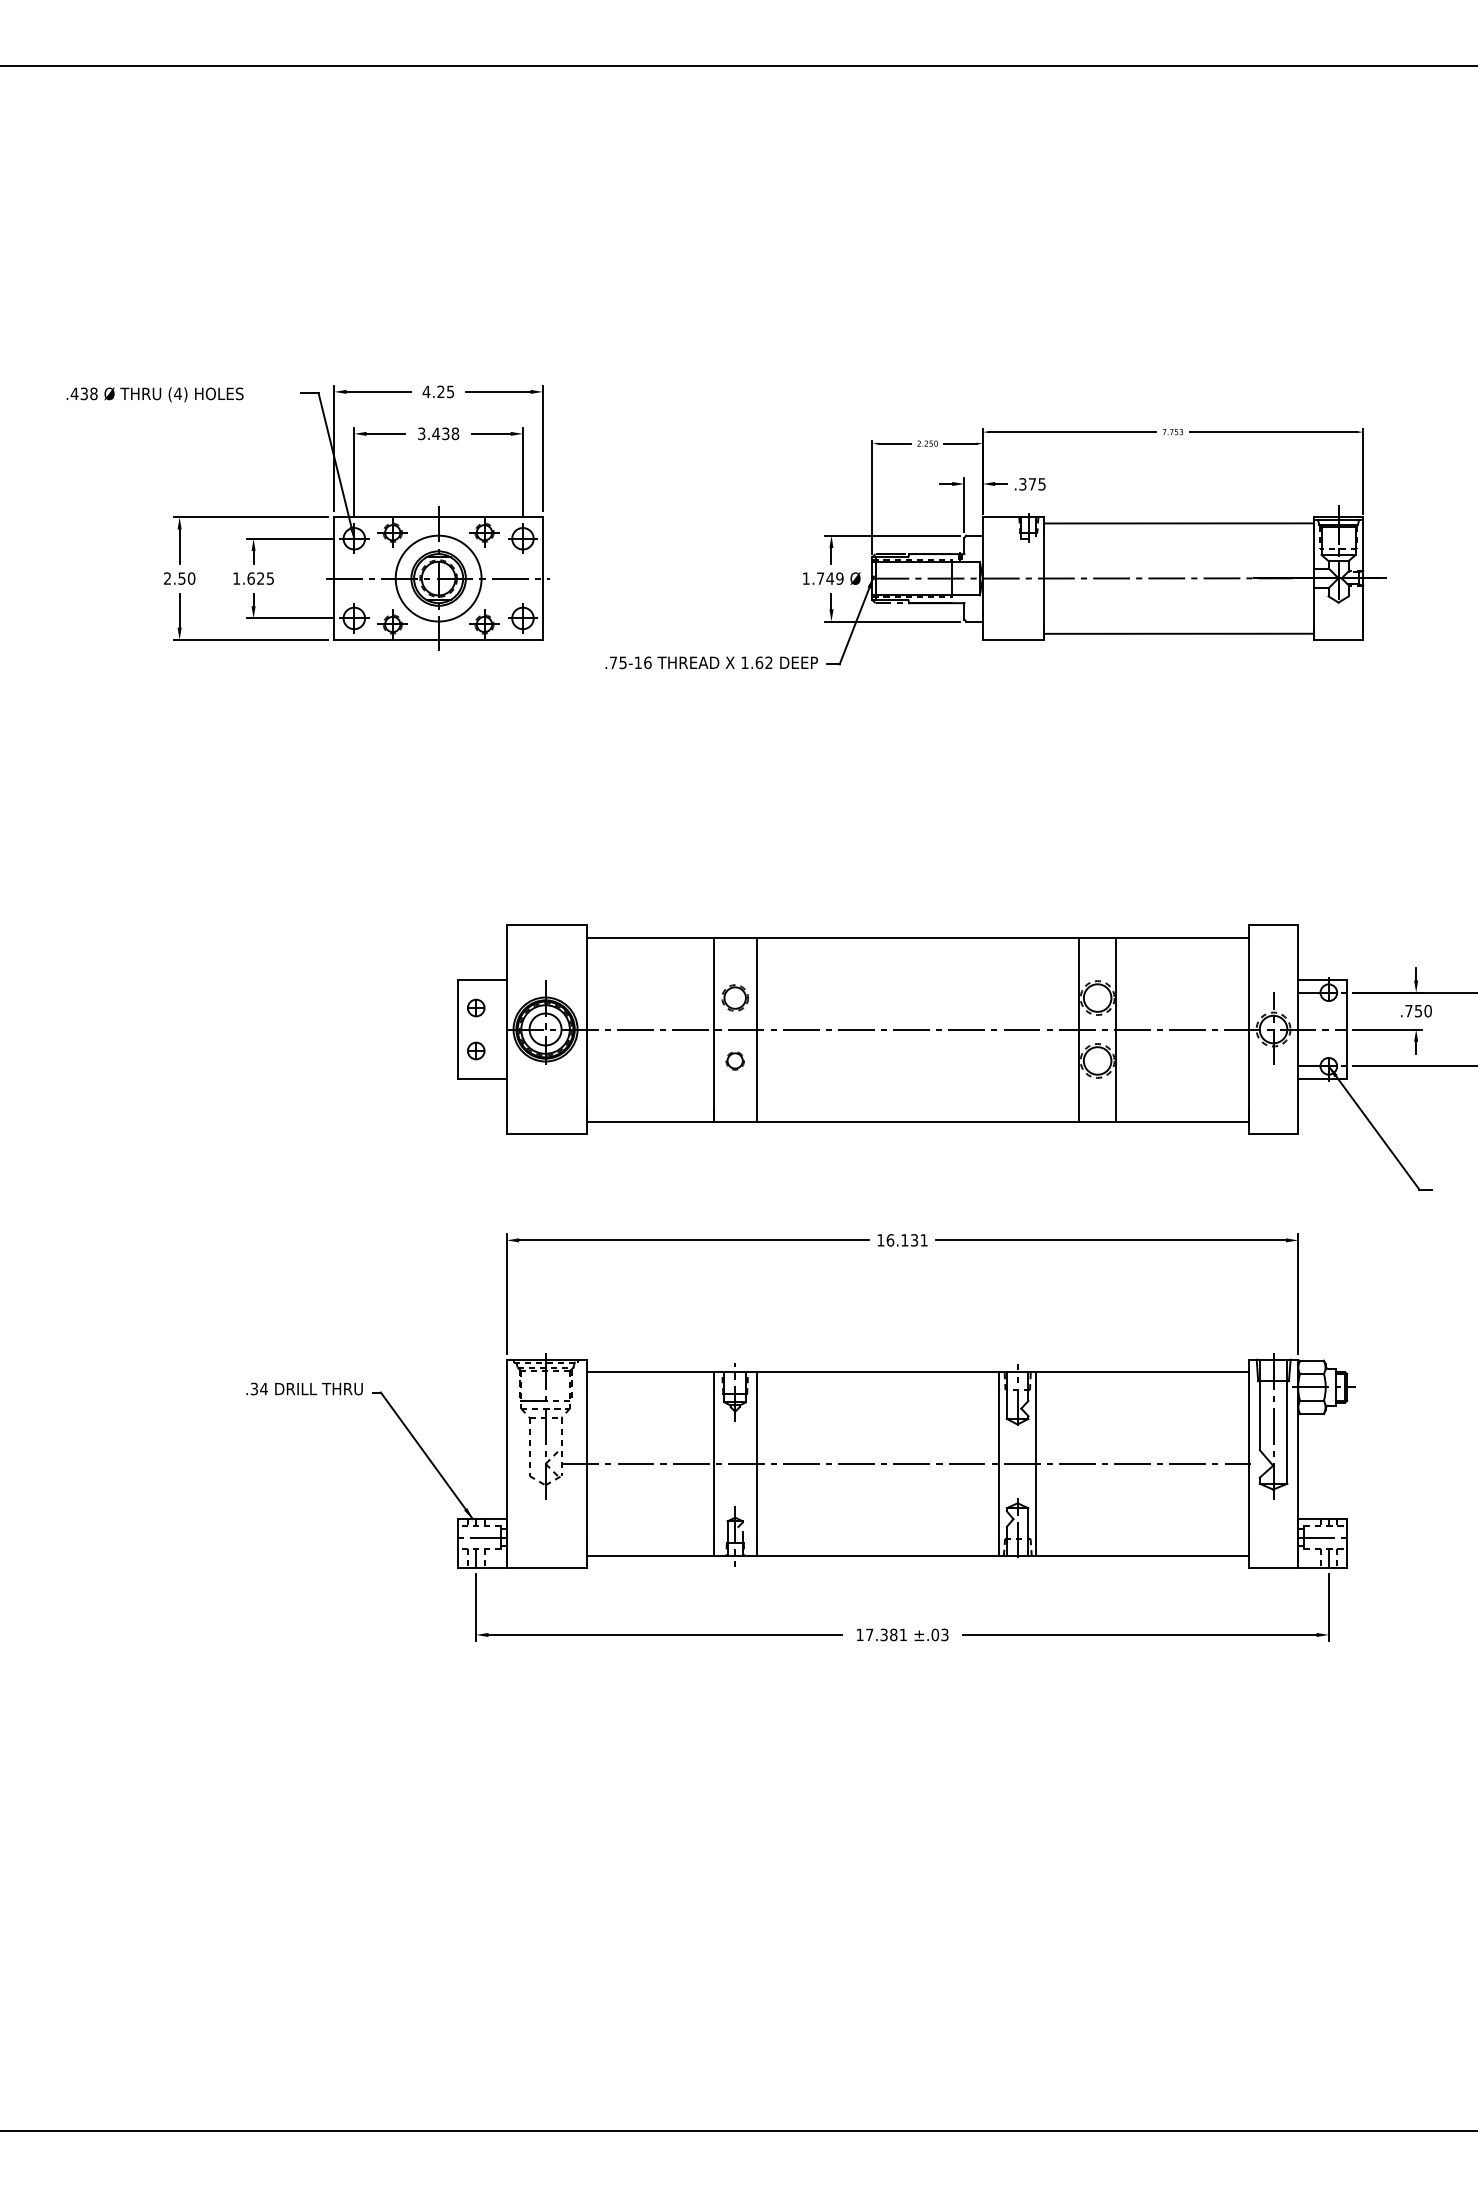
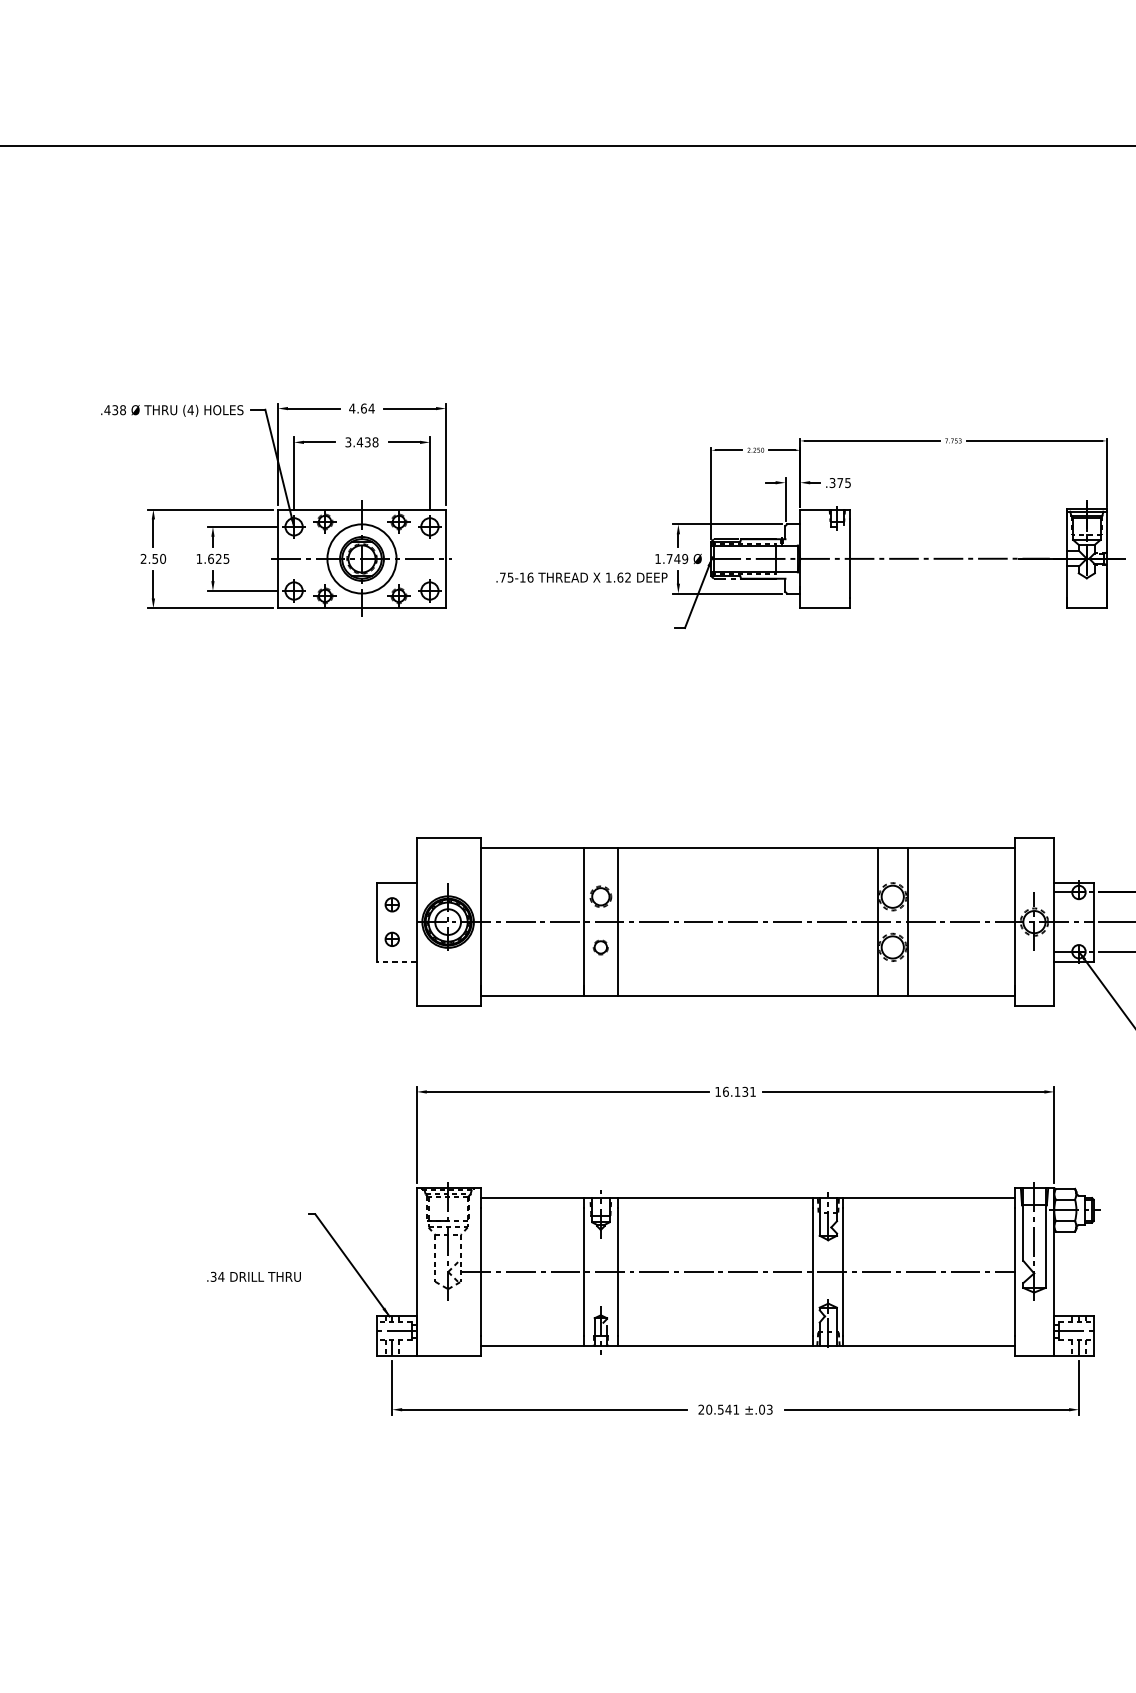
text: (445, 391) -> (367, 408), 4.25 -> 4.64
text: (154, 394) -> (171, 410), moved
line: (1179, 523) -> (958, 514), removed
line: (1179, 633) -> (958, 603), removed
text: (711, 662) -> (581, 577), moved
line: (482, 1078) -> (397, 961), solid -> dashed
text: (304, 1388) -> (253, 1276), moved
text: (876, 1634) -> (714, 1409), 17.381 -> 20.541

